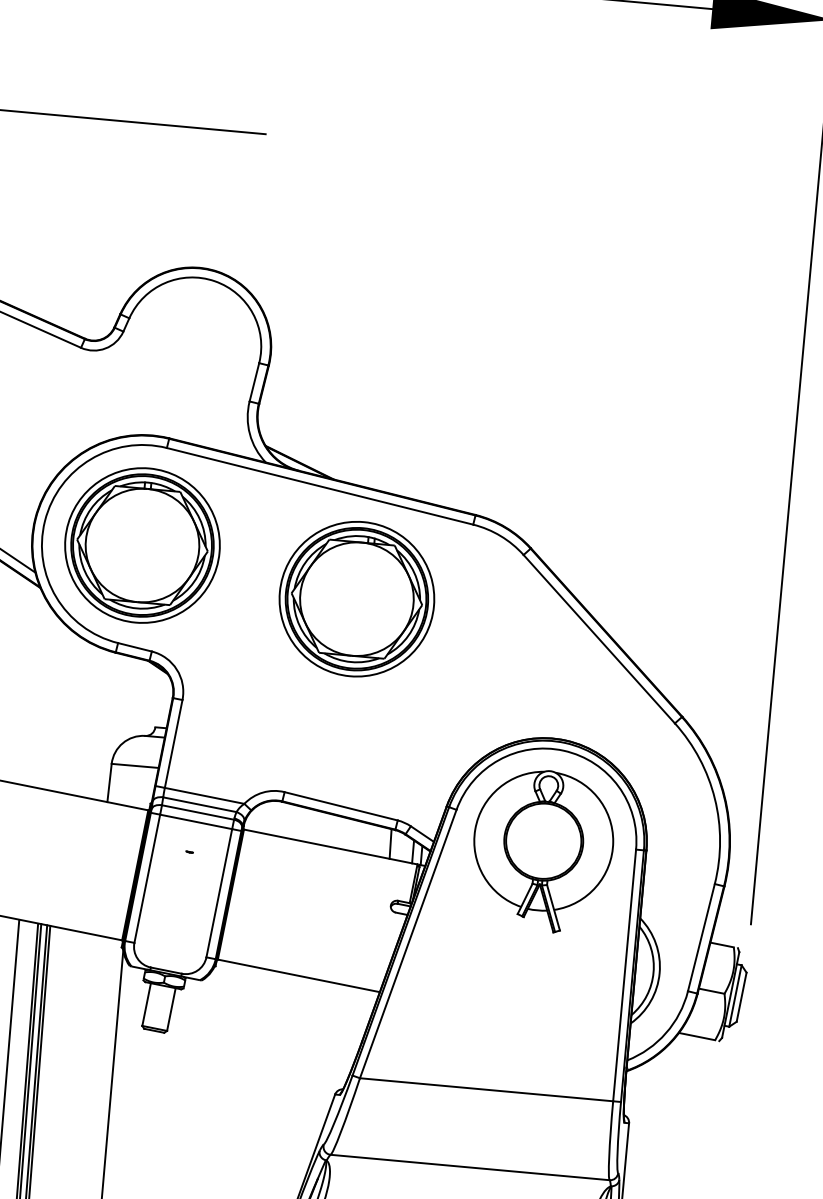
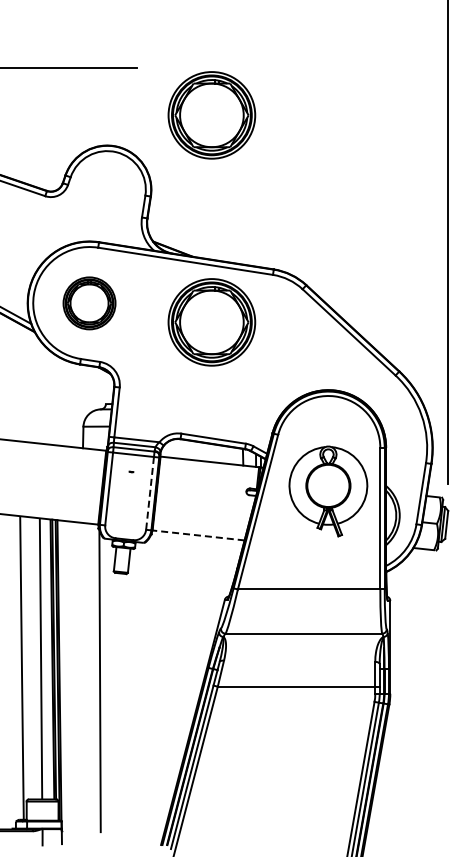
part: (389, 231) -> (211, 115), added
part: (142, 545) -> (89, 303), size x0.6
part: (543, 851) -> (328, 491), moved
line: (220, 893) -> (150, 493), solid -> dashed
line: (298, 975) -> (198, 535), solid -> dashed

